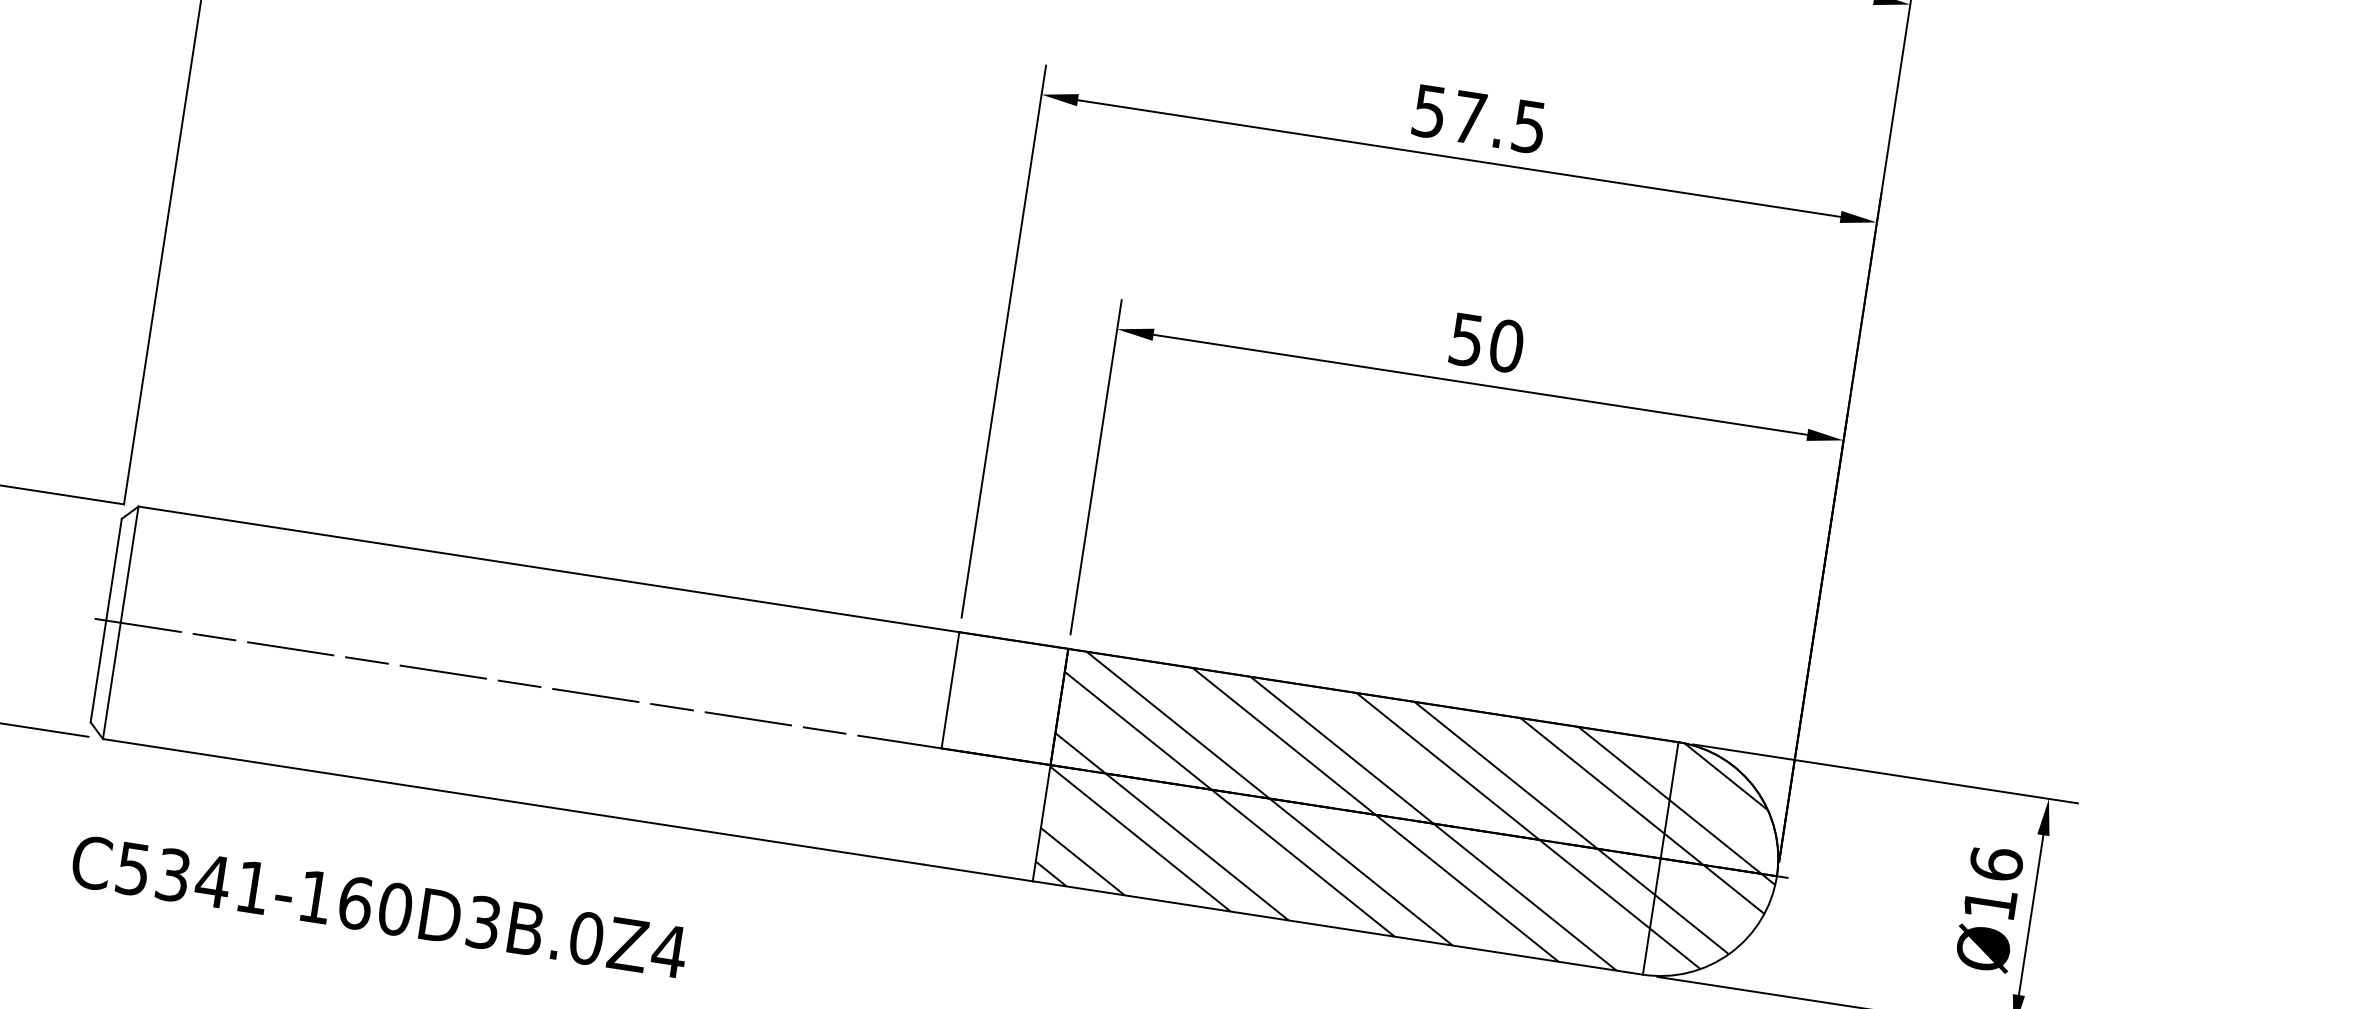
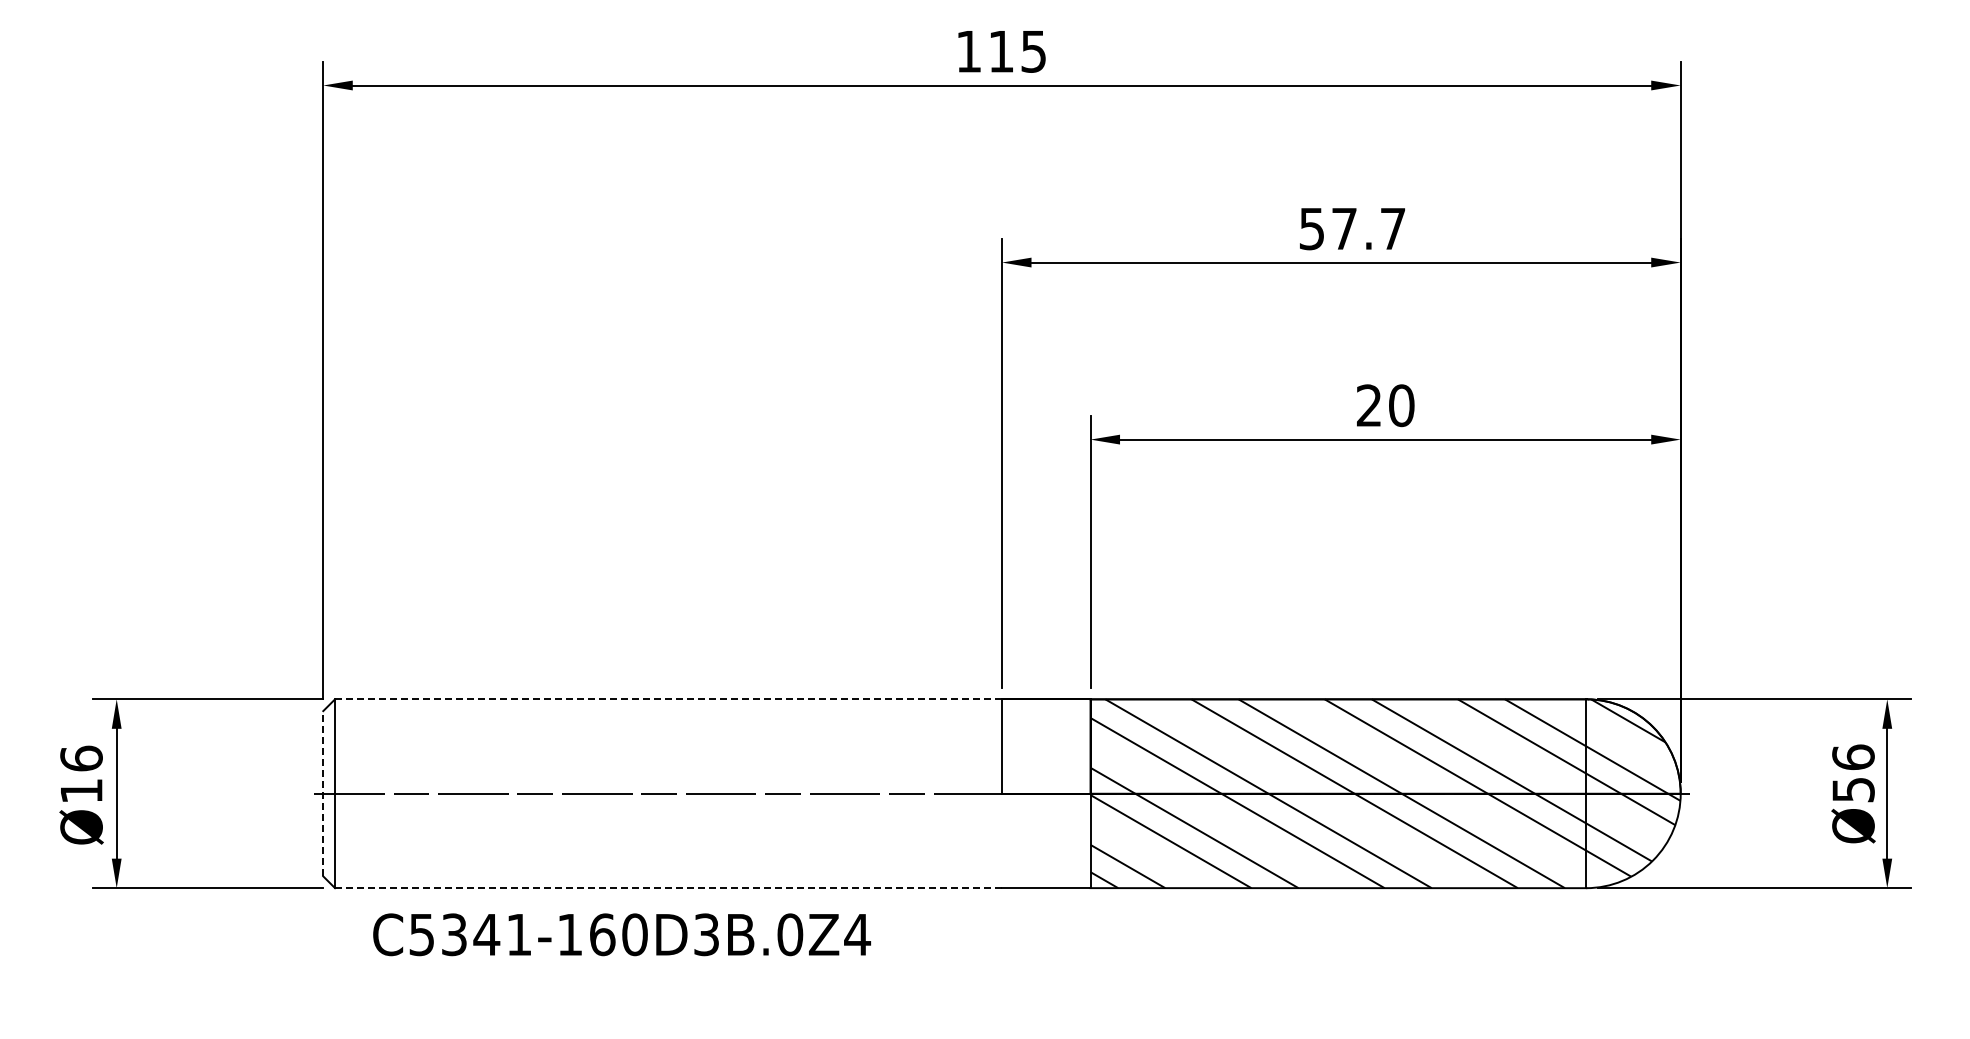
text: (1529, 127) -> (1393, 229), 57.5 -> 57.7
text: (1467, 339) -> (1369, 405), 50 -> 20
line: (548, 569) -> (668, 699), solid -> dashed
line: (106, 620) -> (323, 793), solid -> dashed
line: (514, 802) -> (669, 888), solid -> dashed
text: (1990, 904) -> (1853, 790), Ø16 -> Ø56
text: (378, 906) -> (621, 934), moved

